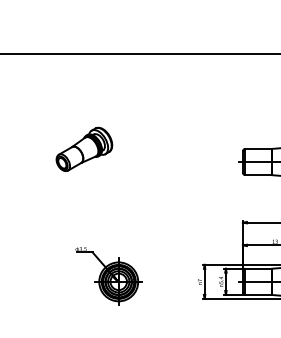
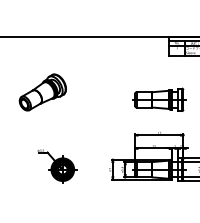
part: (83, 149) -> (42, 92), size x1.43

